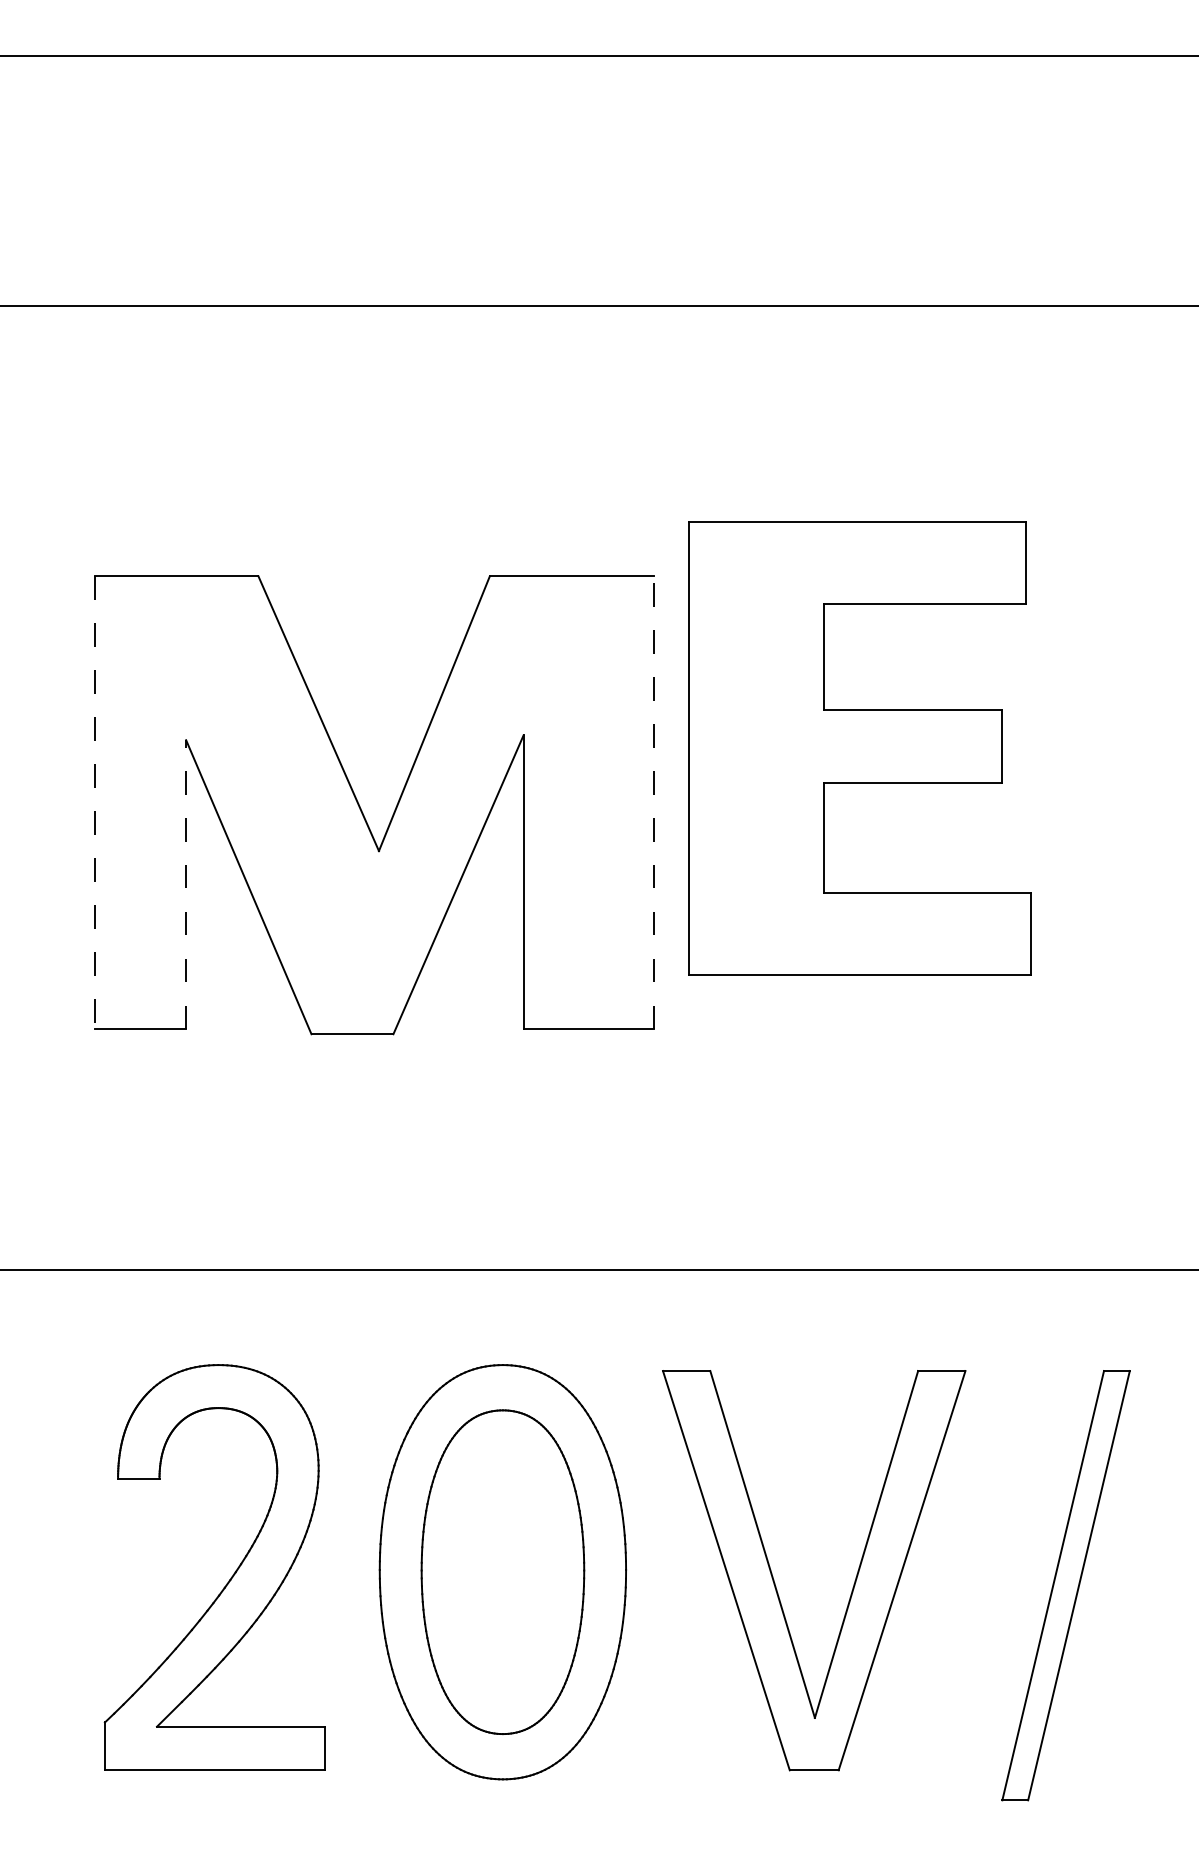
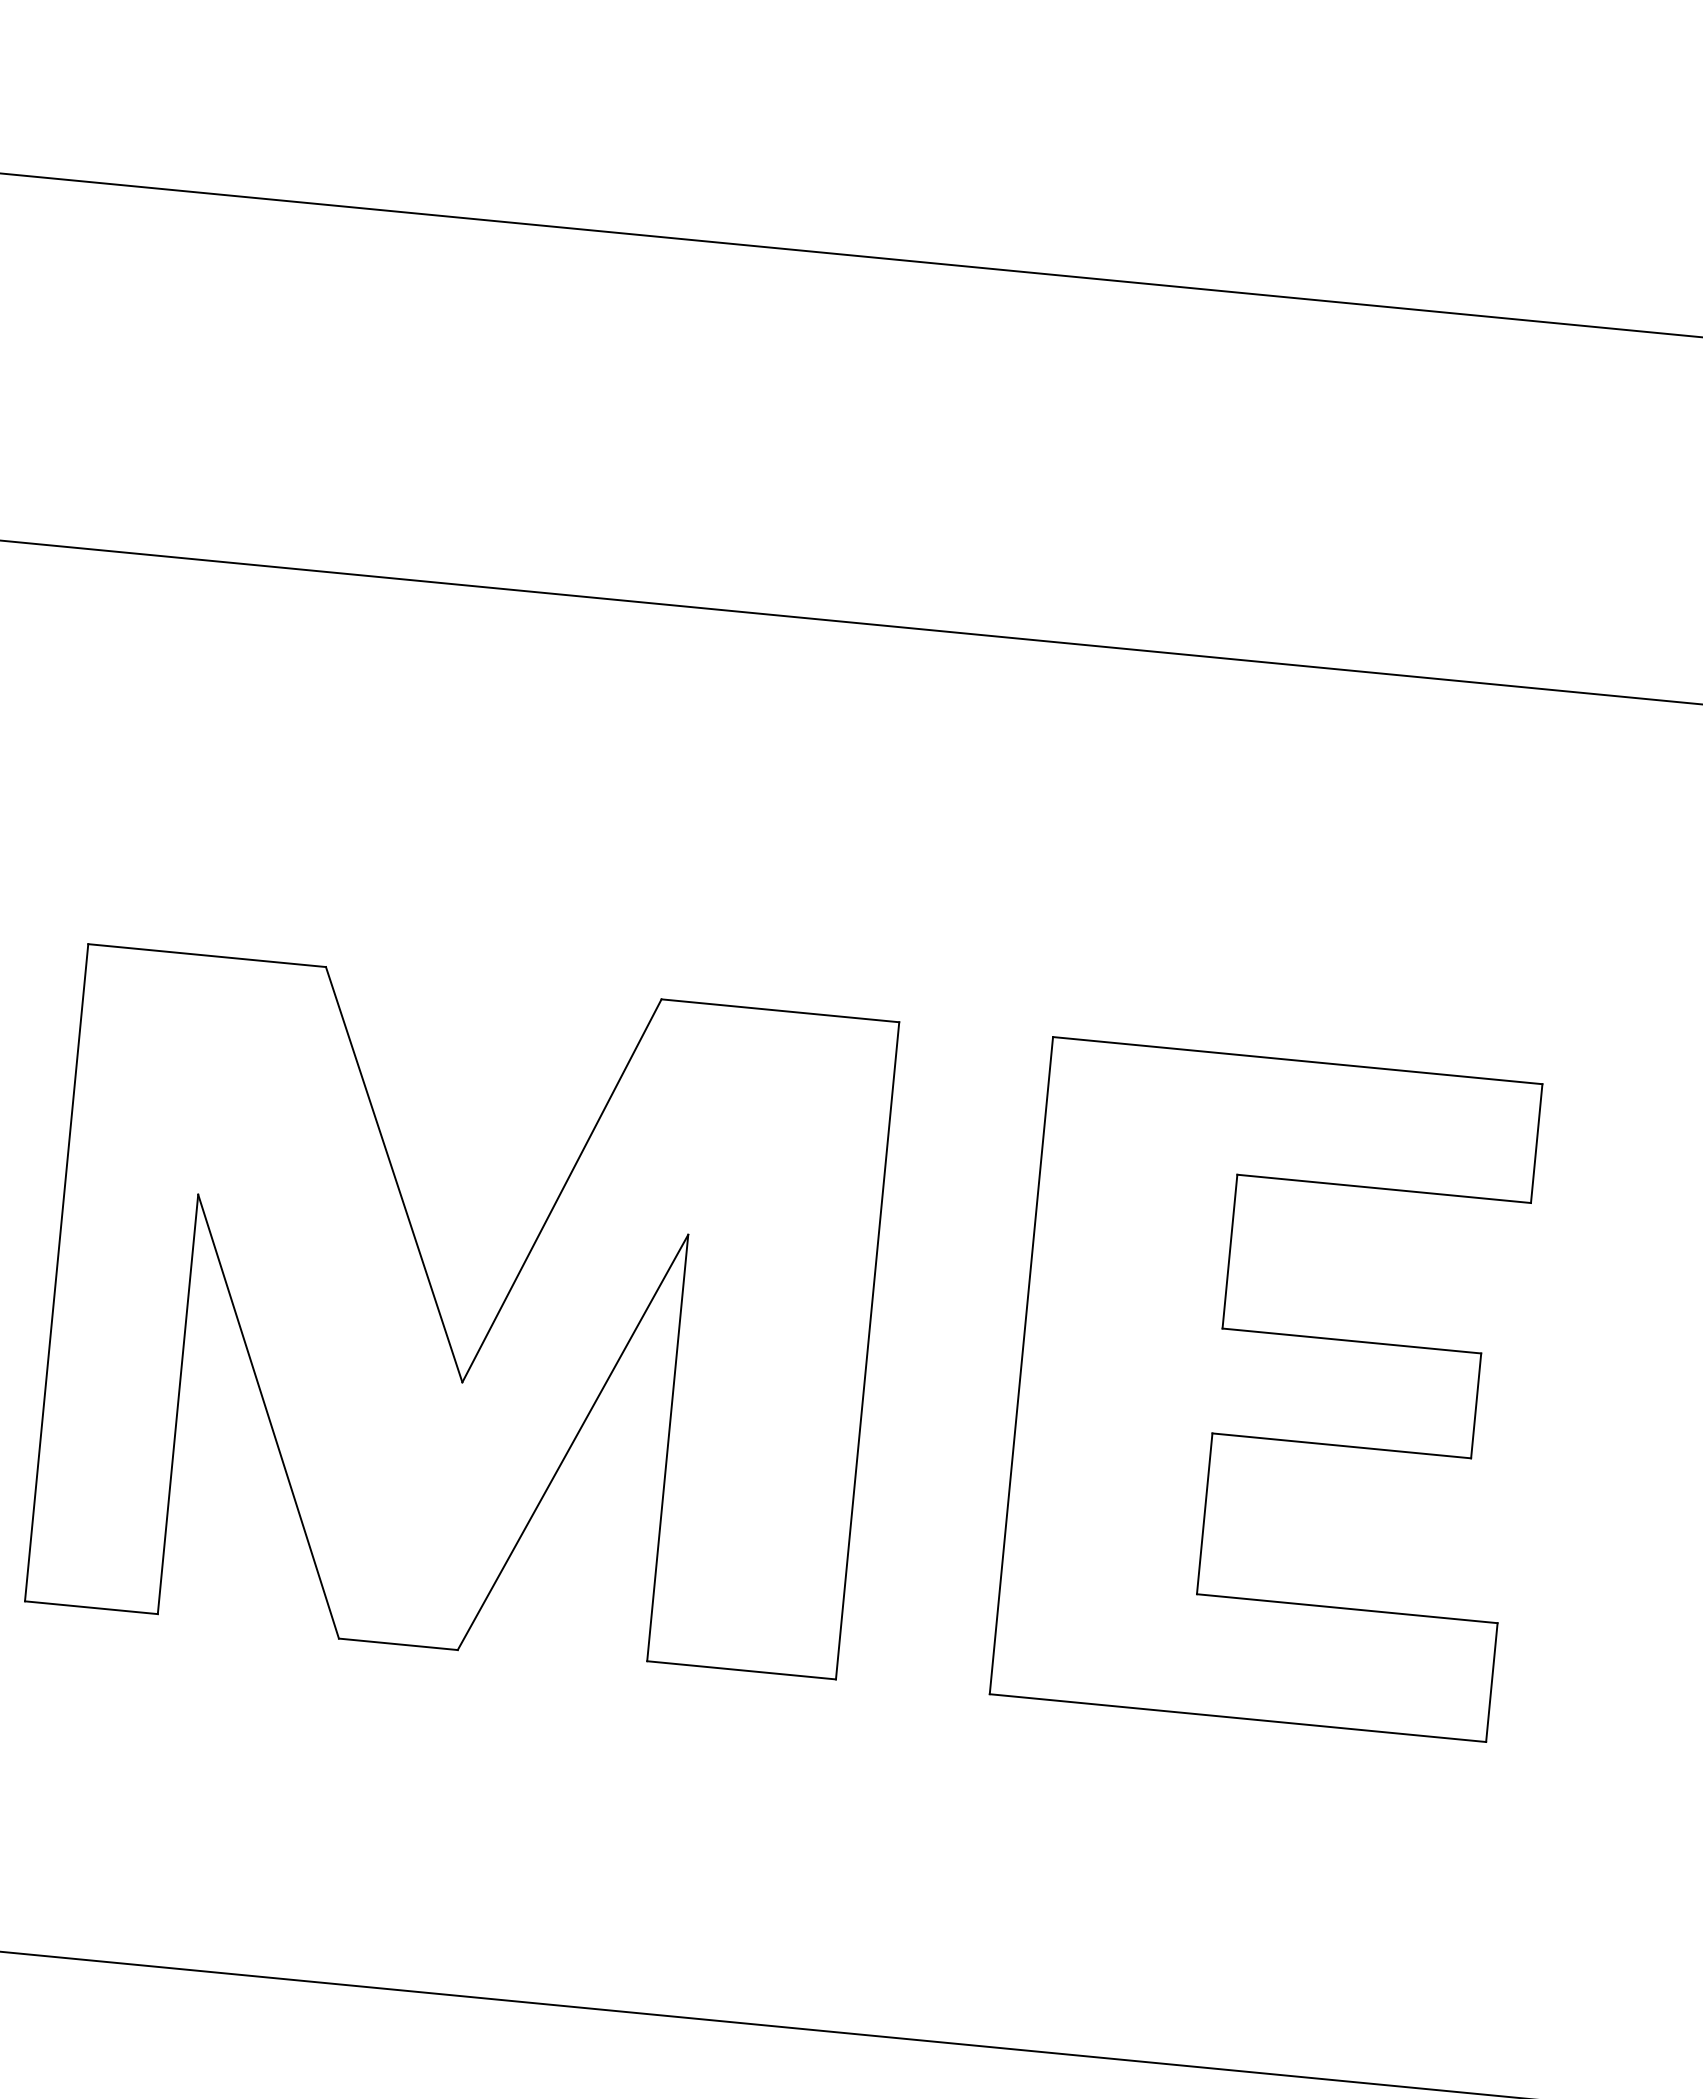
part: (859, 748) -> (1269, 1388), moved
line: (94, 802) -> (56, 1272), dashed -> solid
line: (653, 802) -> (867, 1350), dashed -> solid
line: (186, 884) -> (178, 1403), dashed -> solid

